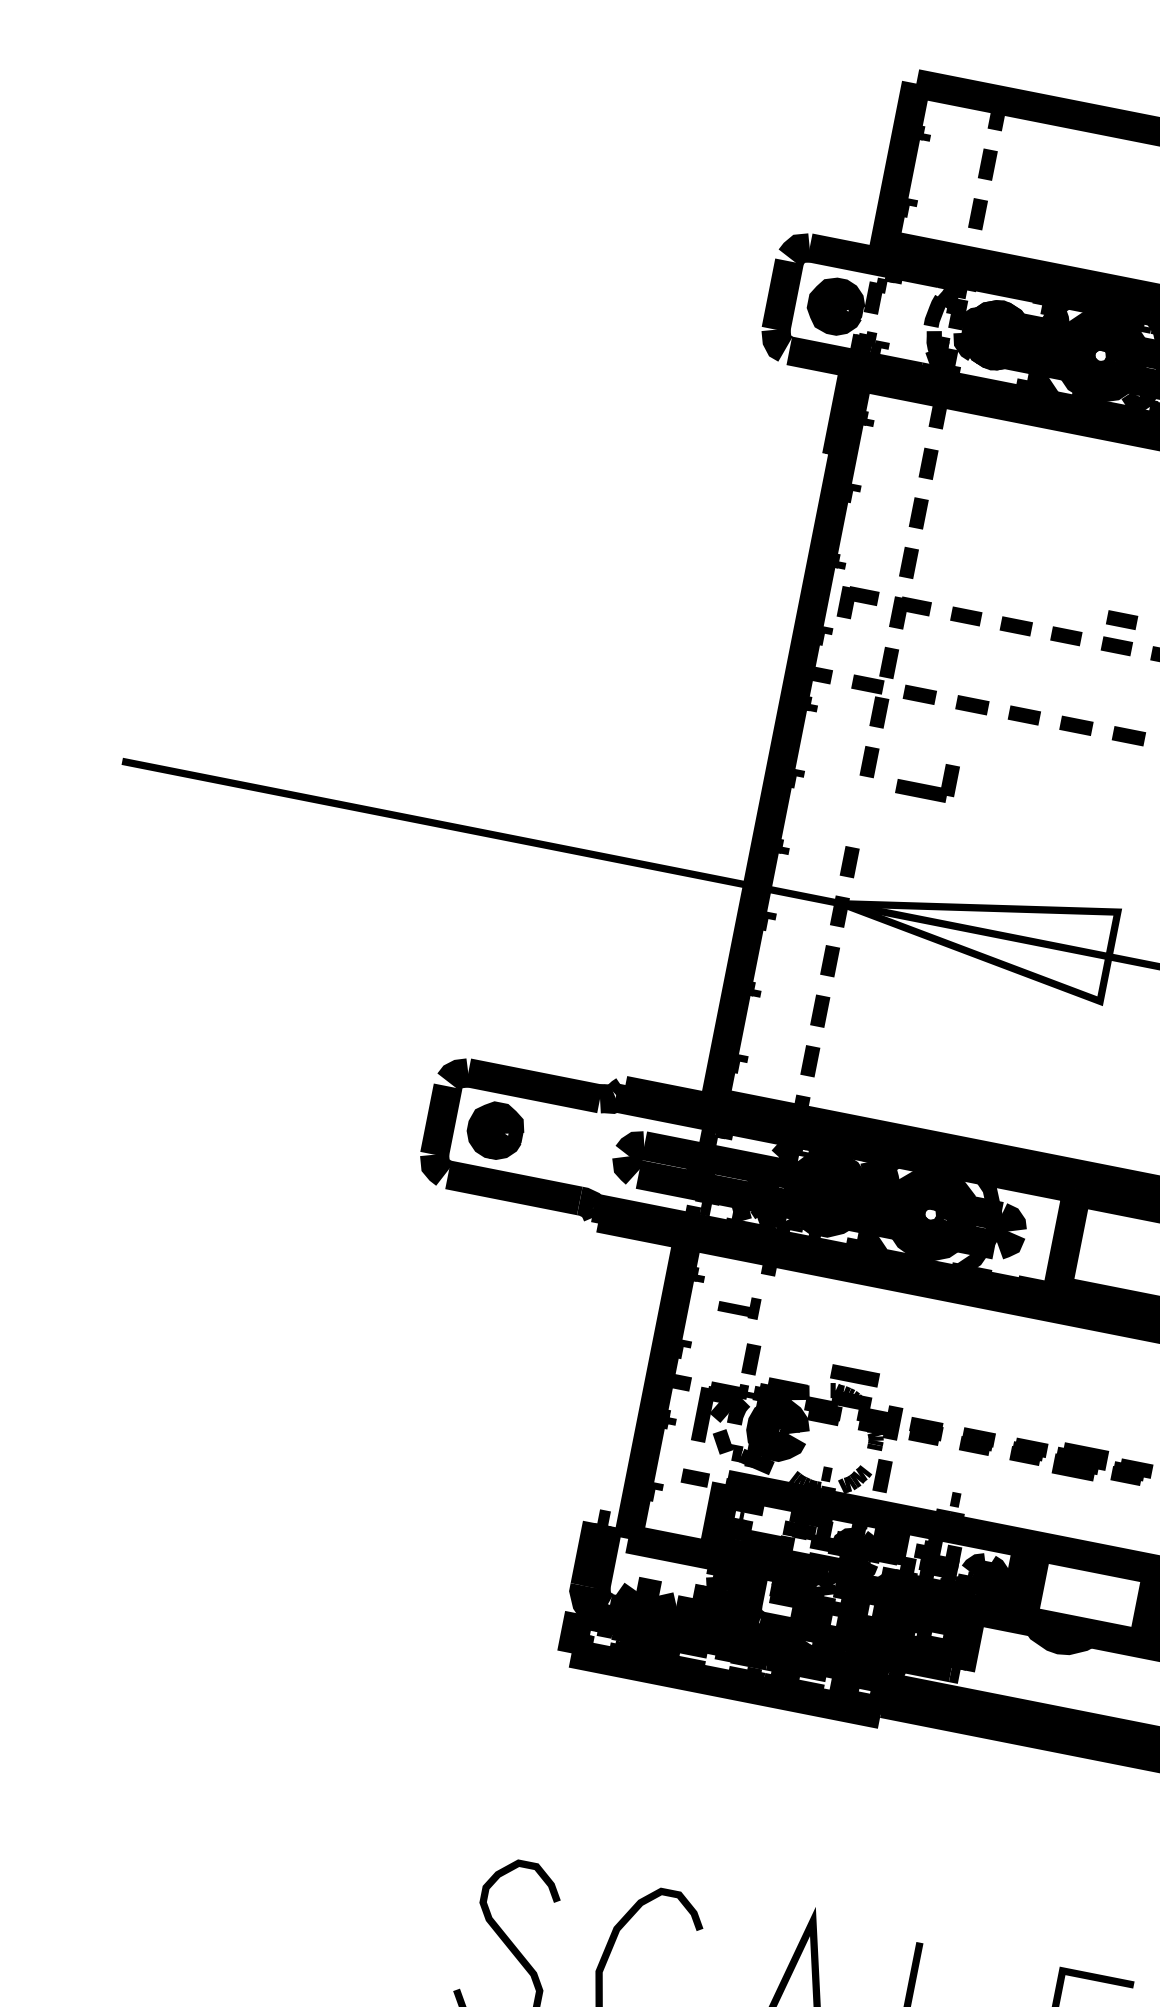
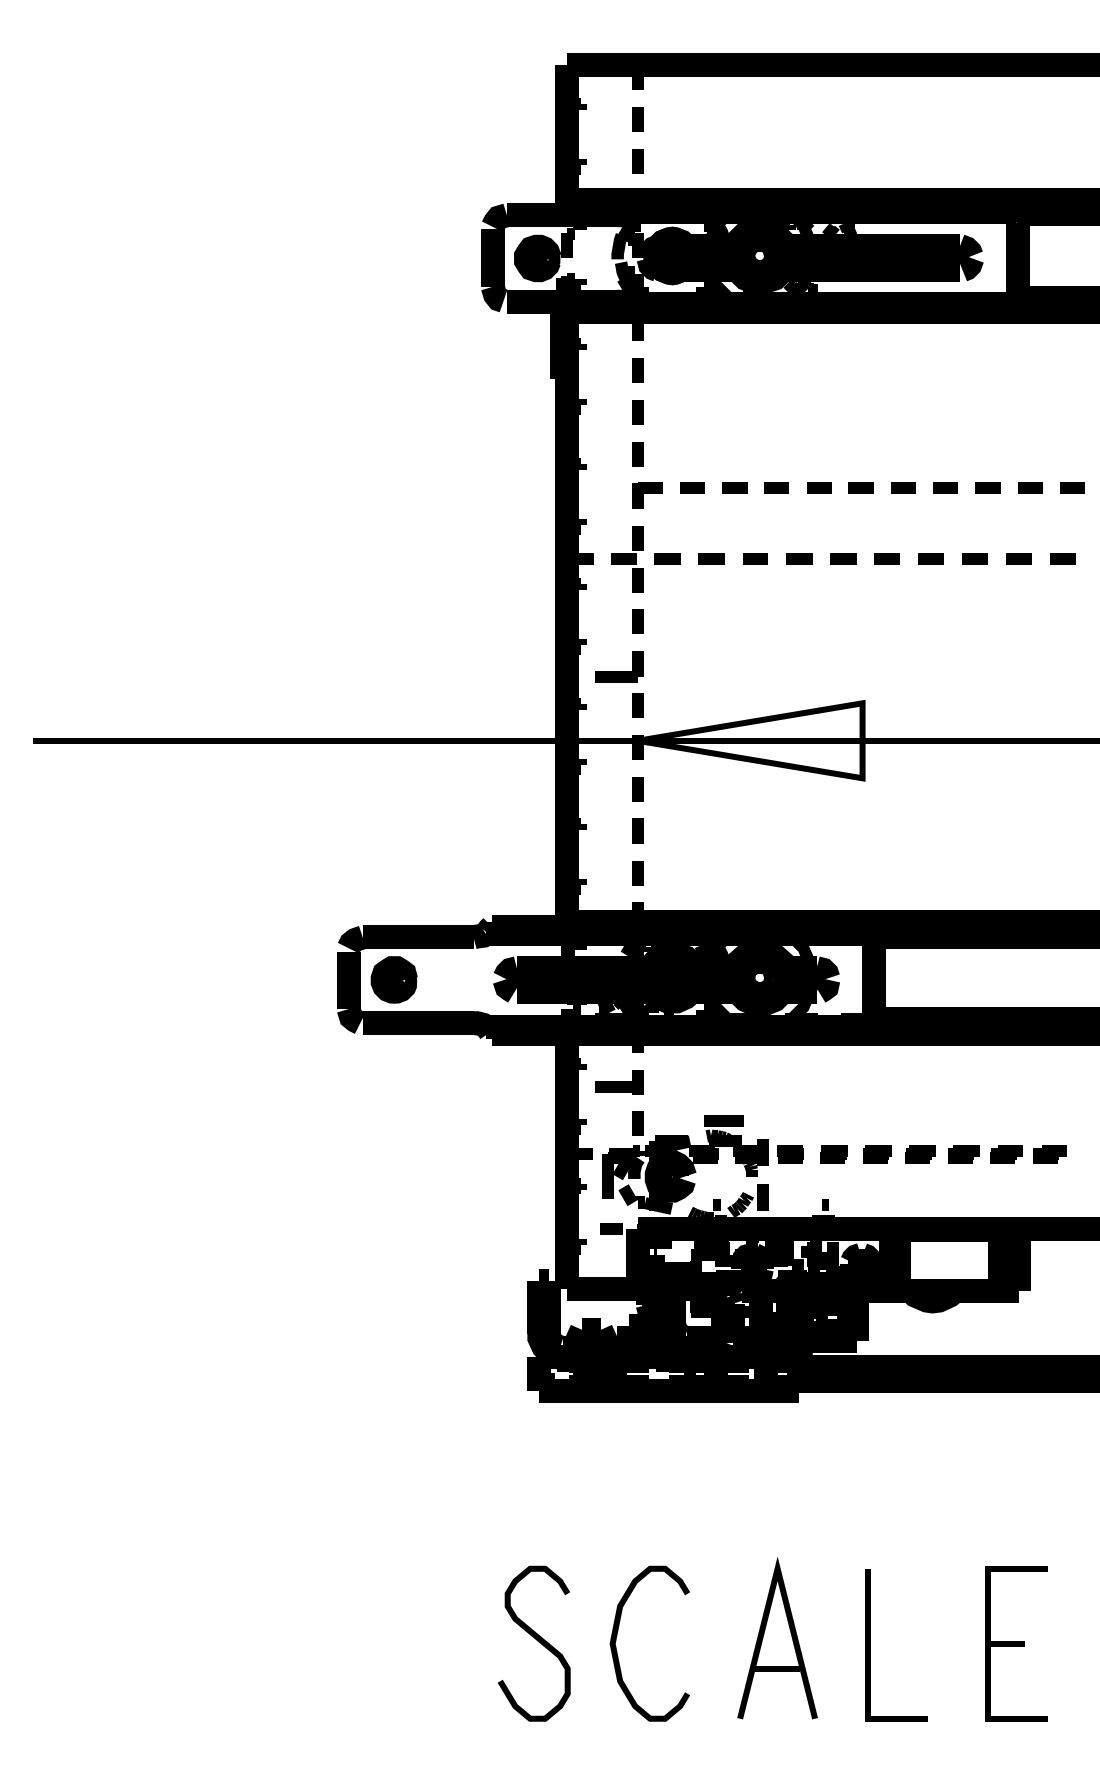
part: (858, 603) -> (603, 495), removed
line: (1122, 619) -> (819, 465), removed
part: (927, 779) -> (619, 666), moved
part: (739, 1305) -> (619, 1082), size x1.43
part: (1080, 1462) -> (920, 1154), size x0.71

